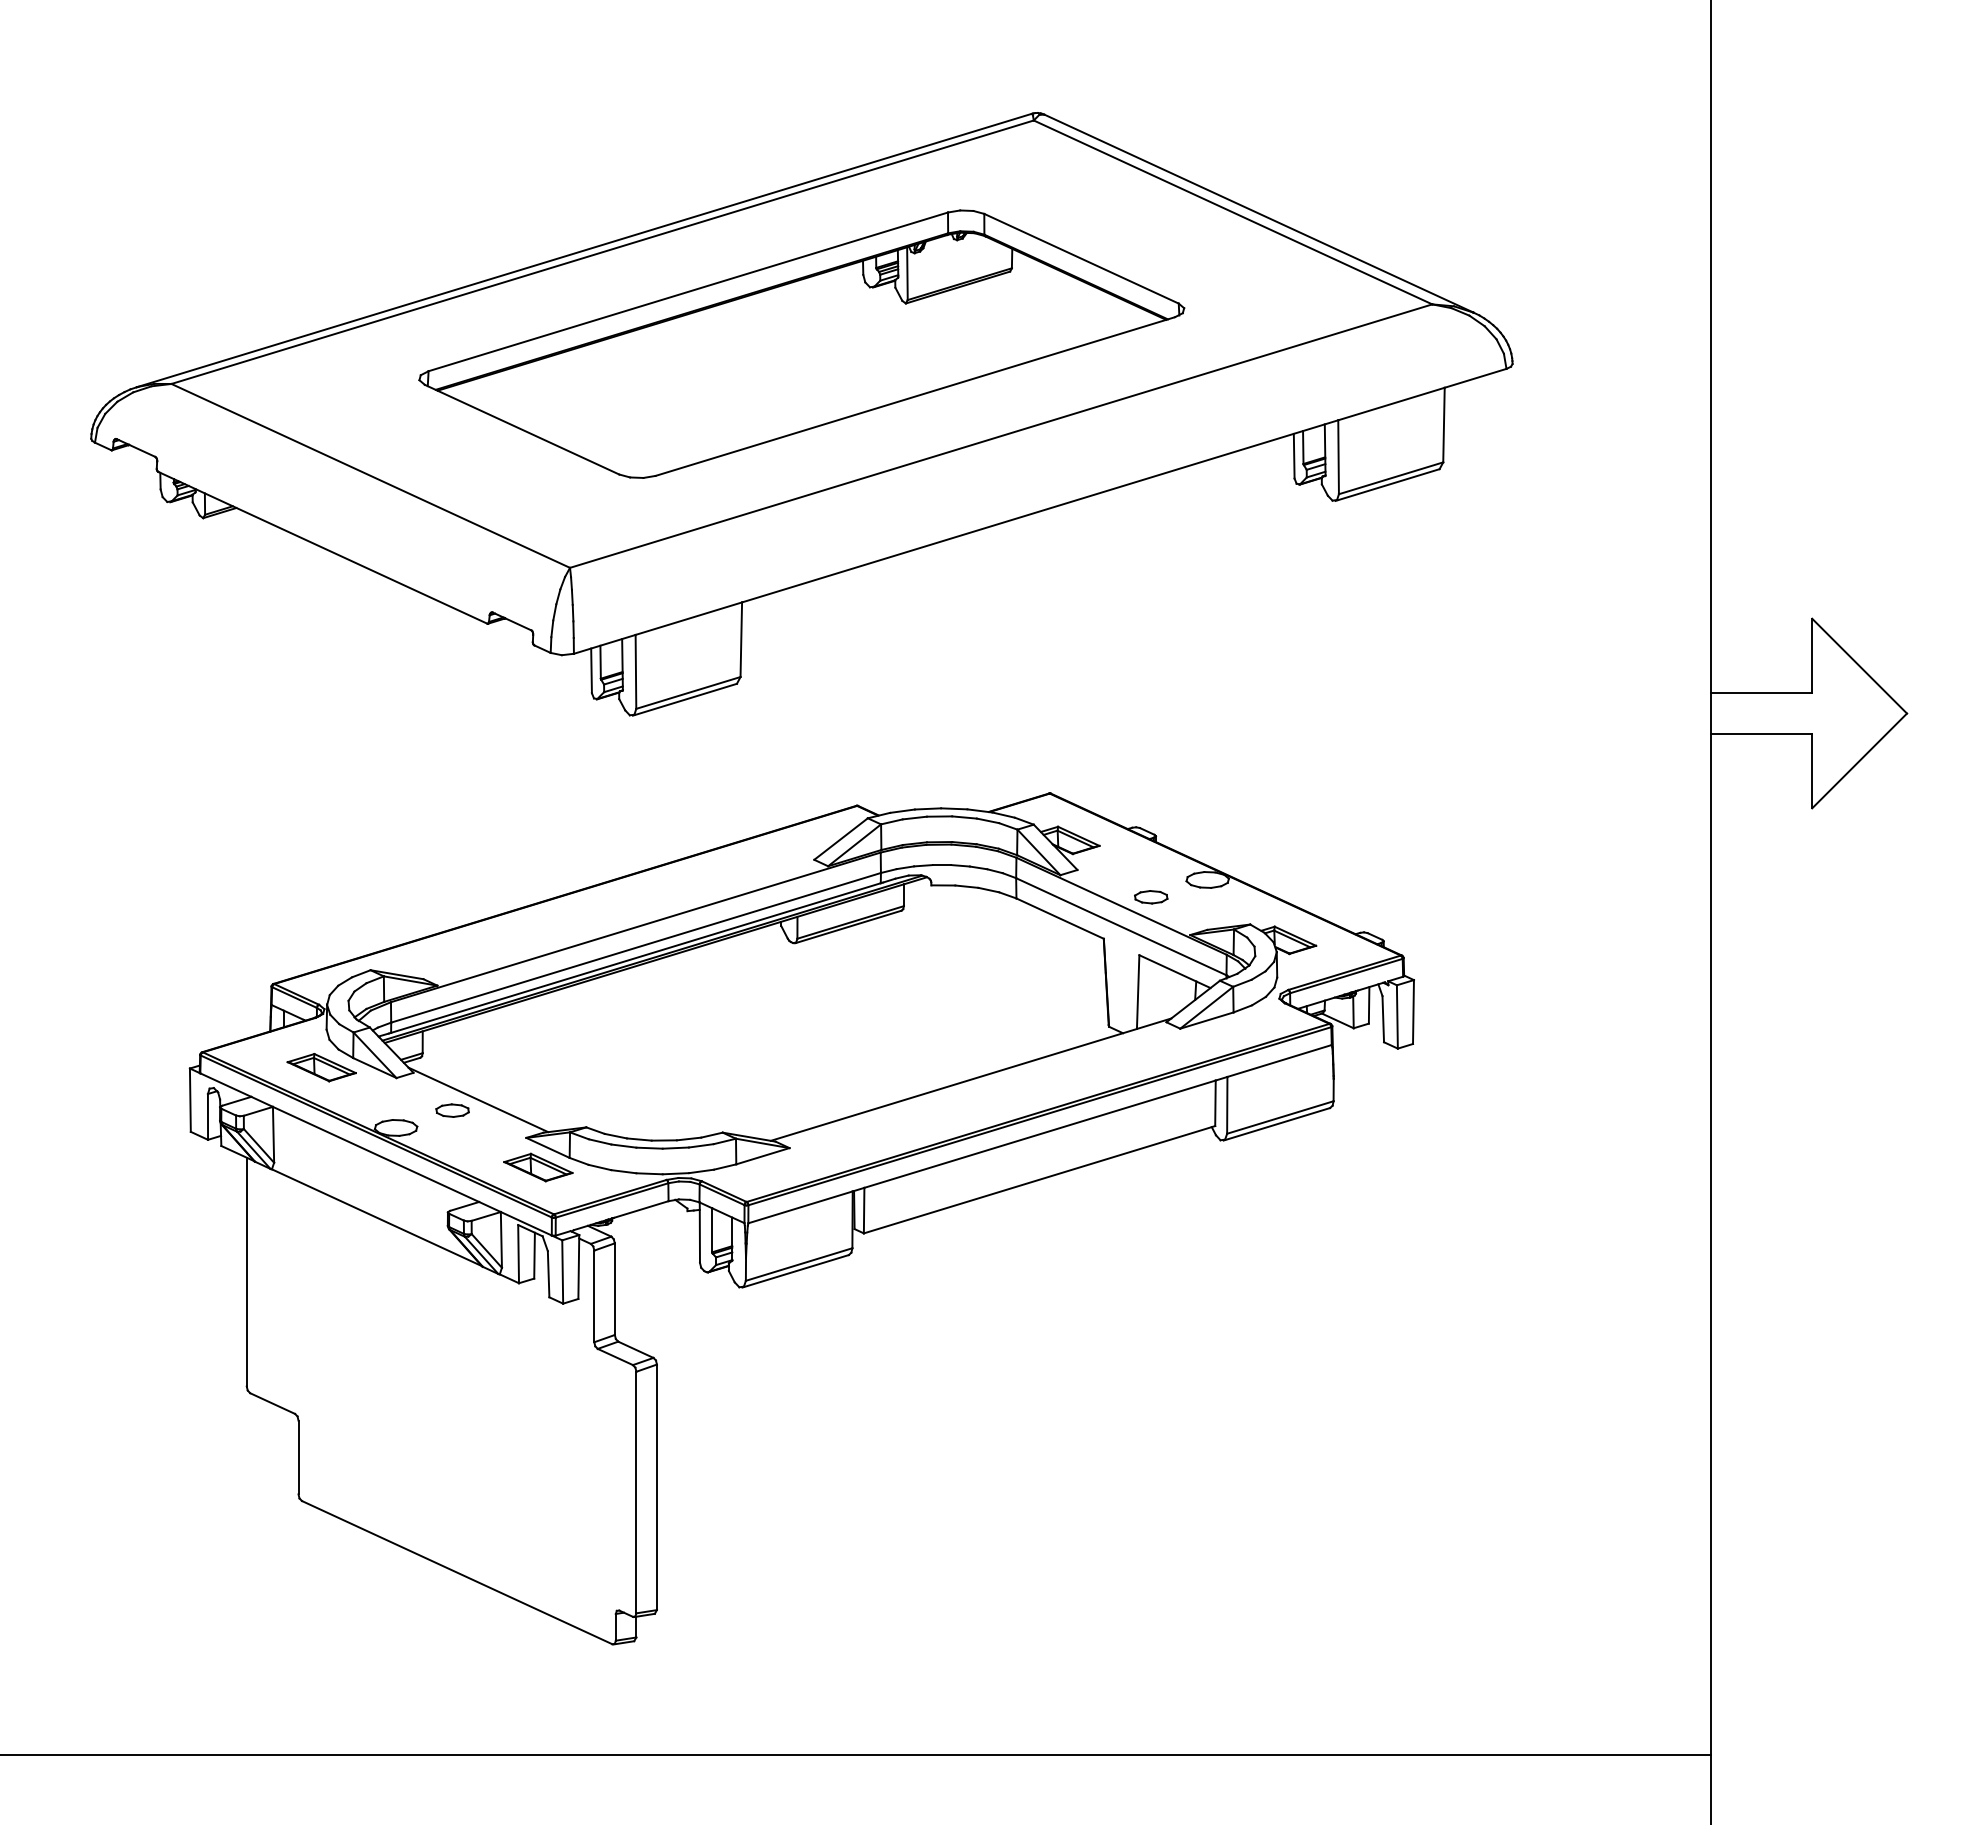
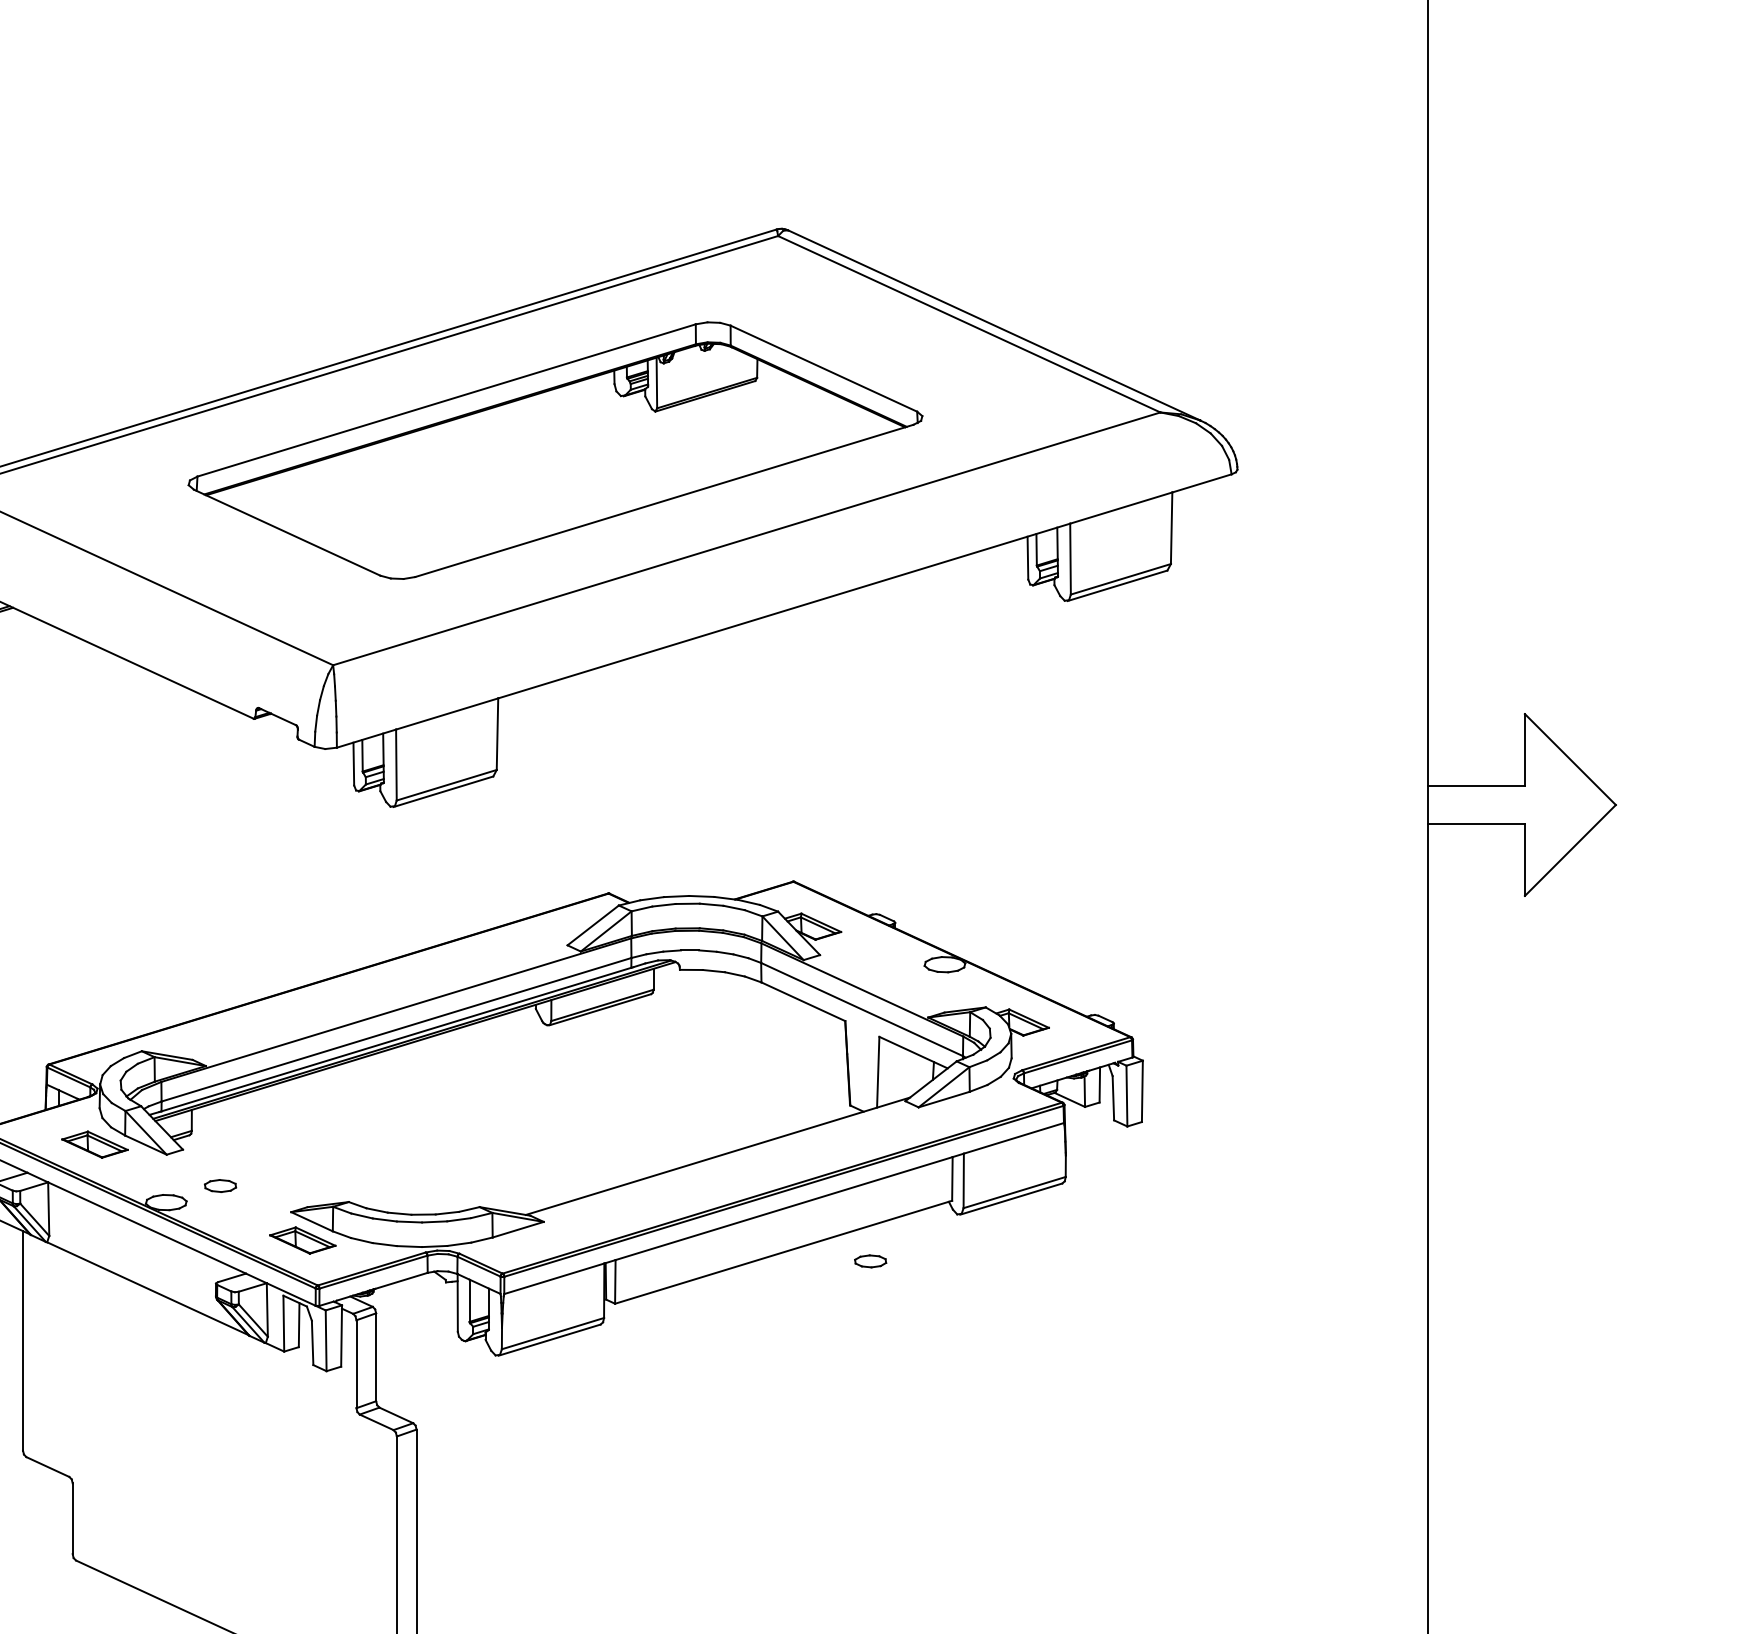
part: (1151, 897) -> (870, 1261), moved
line: (478, 1099) -> (245, 1175), removed

